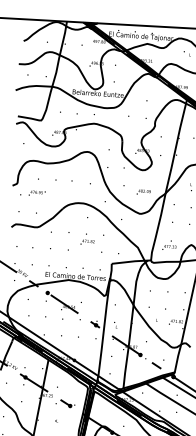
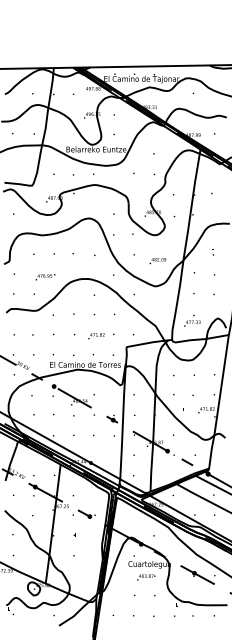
text: (37, 193) -> (45, 277), moved
text: (87, 242) -> (96, 336), moved

